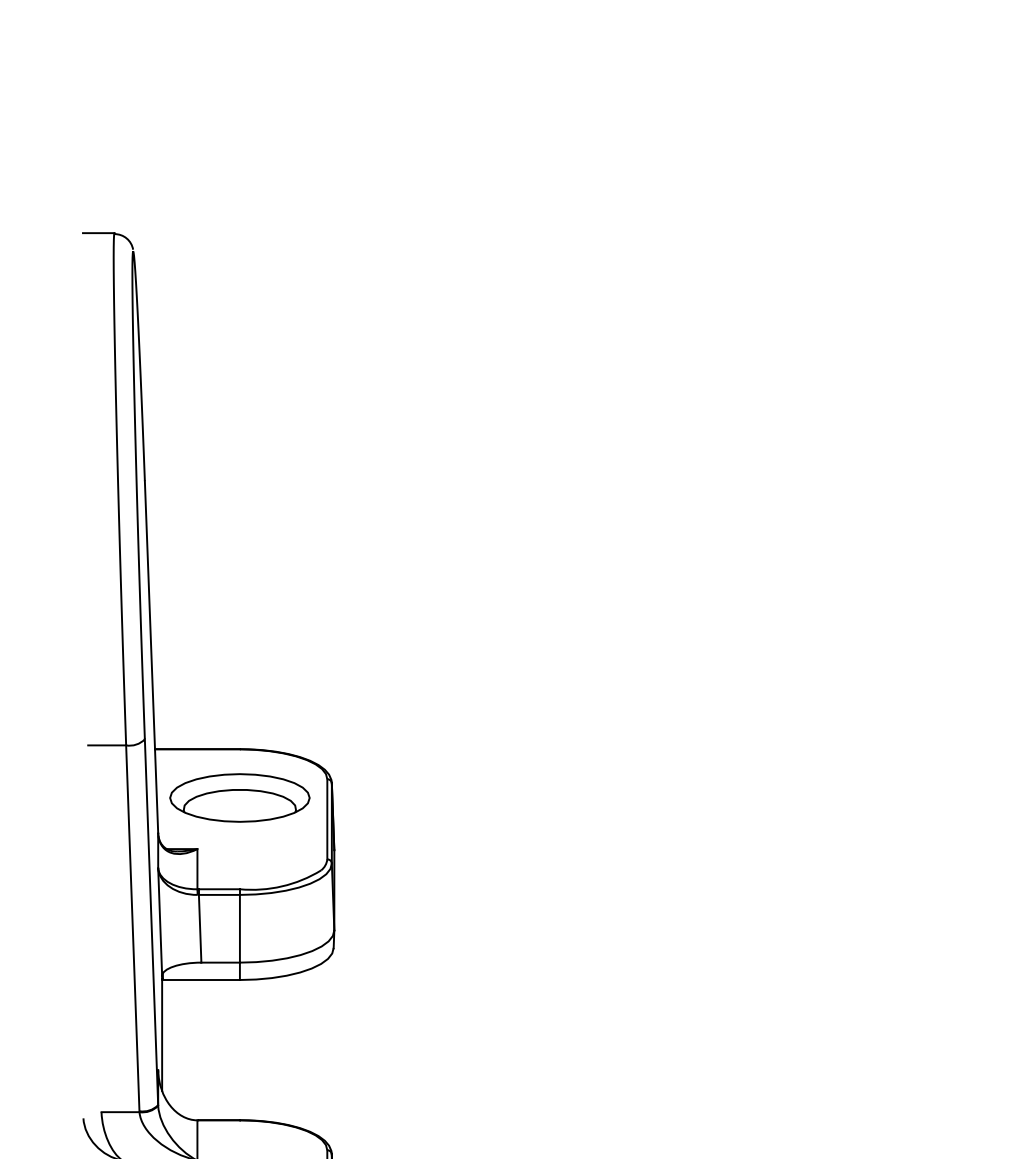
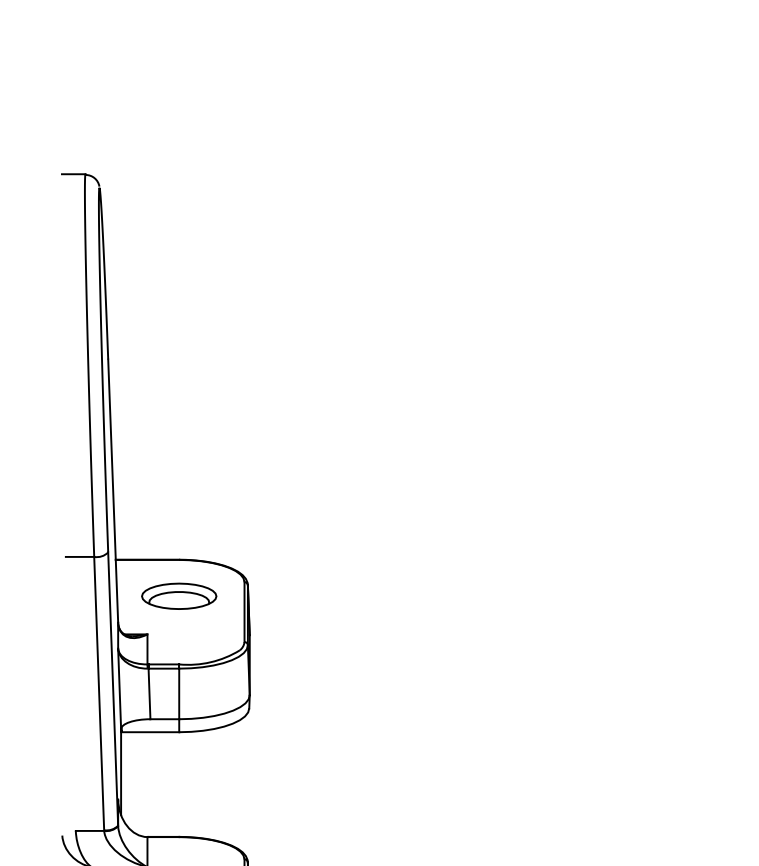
part: (239, 798) -> (178, 596), size x0.71

